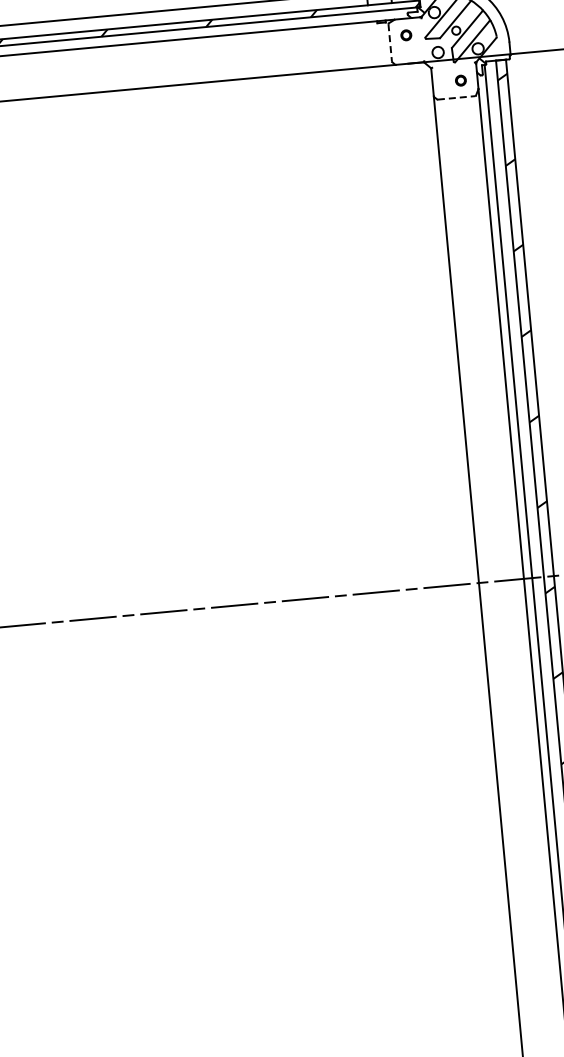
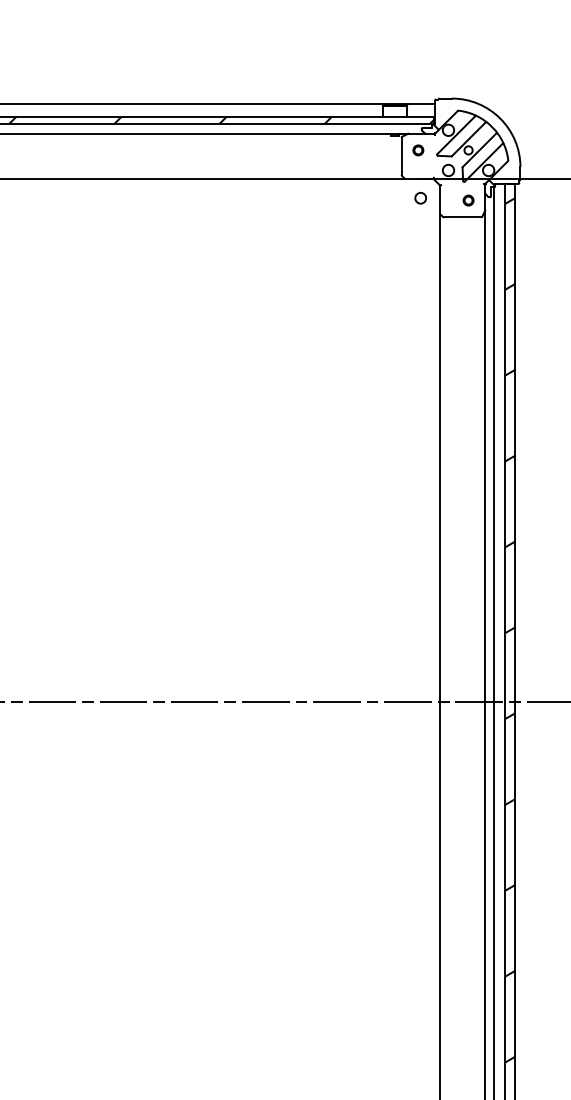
line: (390, 42) -> (401, 156), dashed -> solid
circle: (412, 83) -> (420, 198), added
line: (456, 98) -> (462, 217), dashed -> solid

